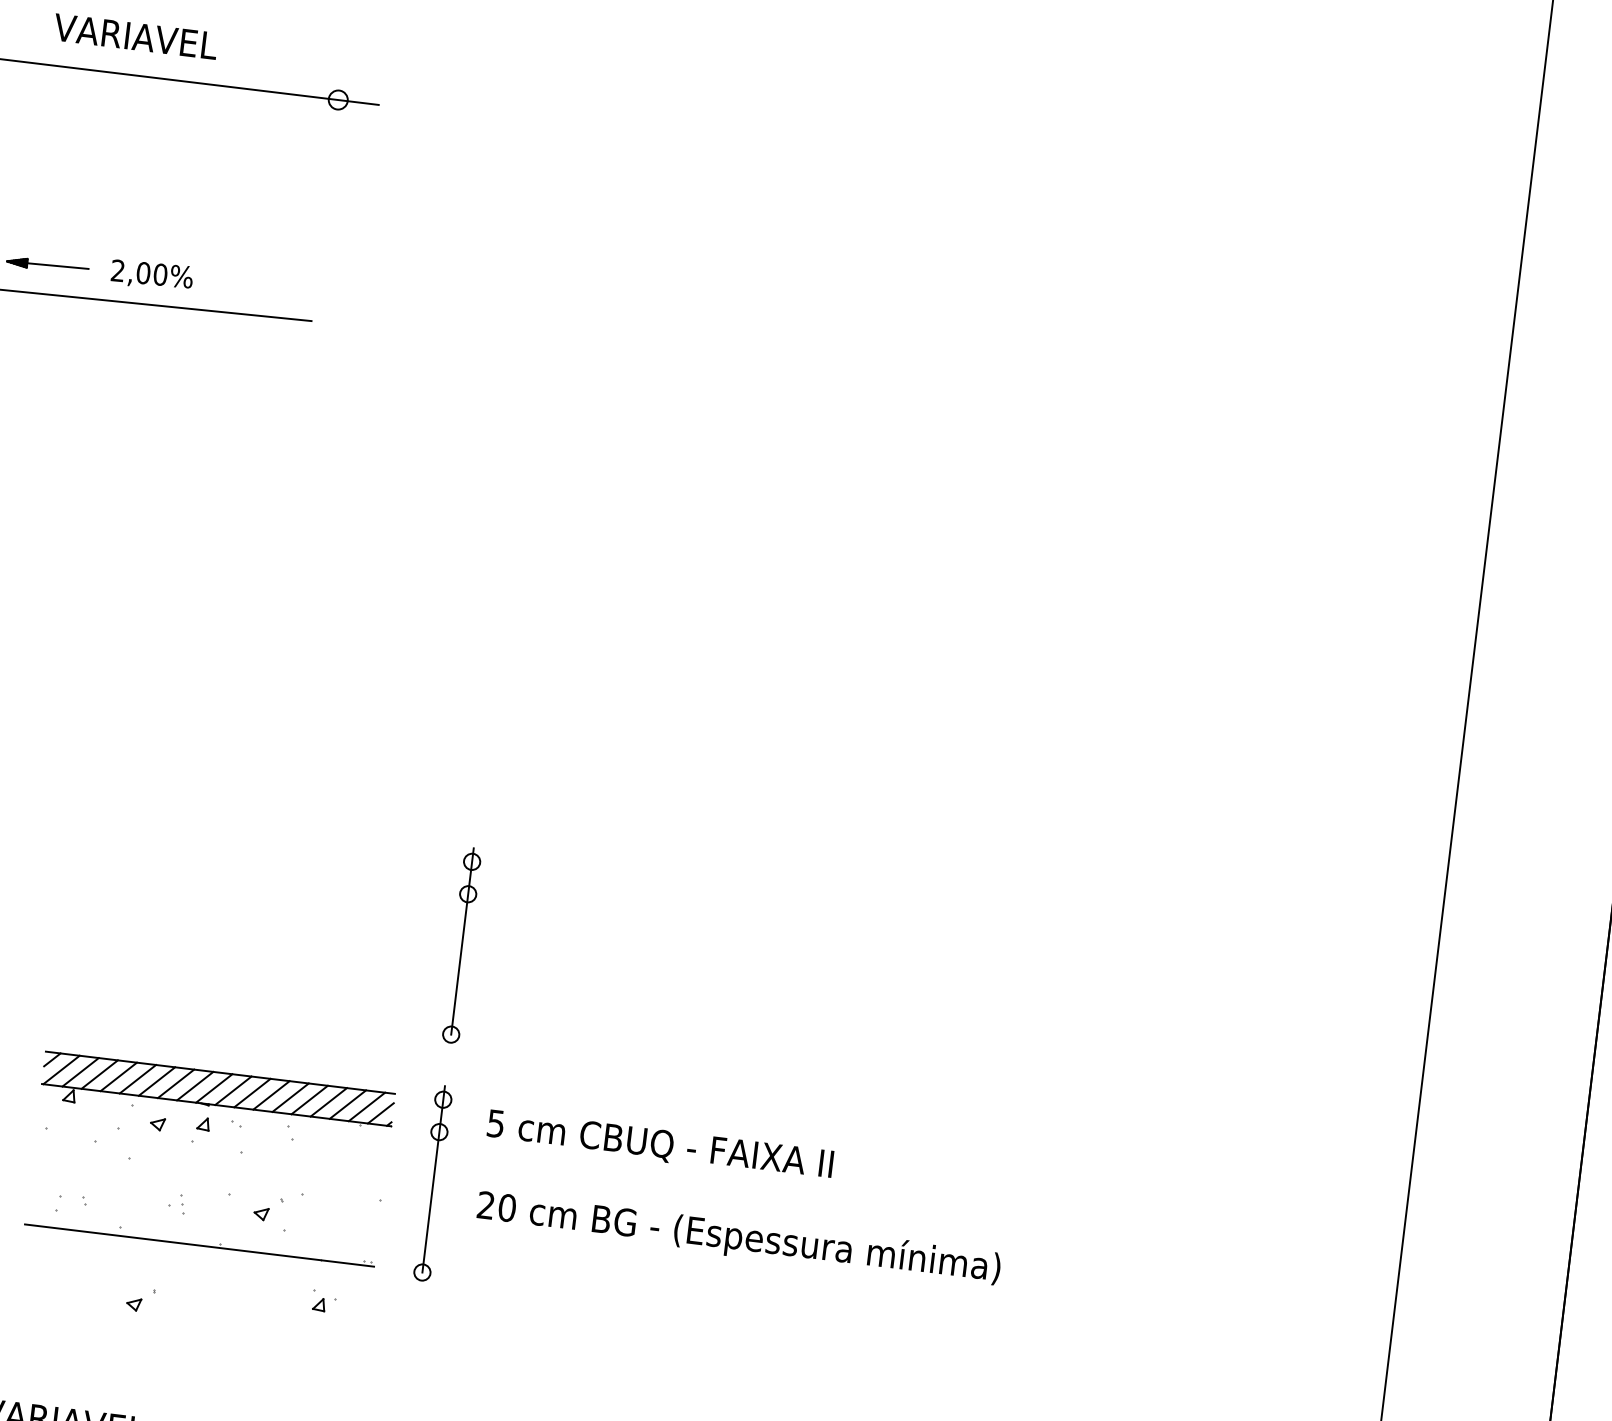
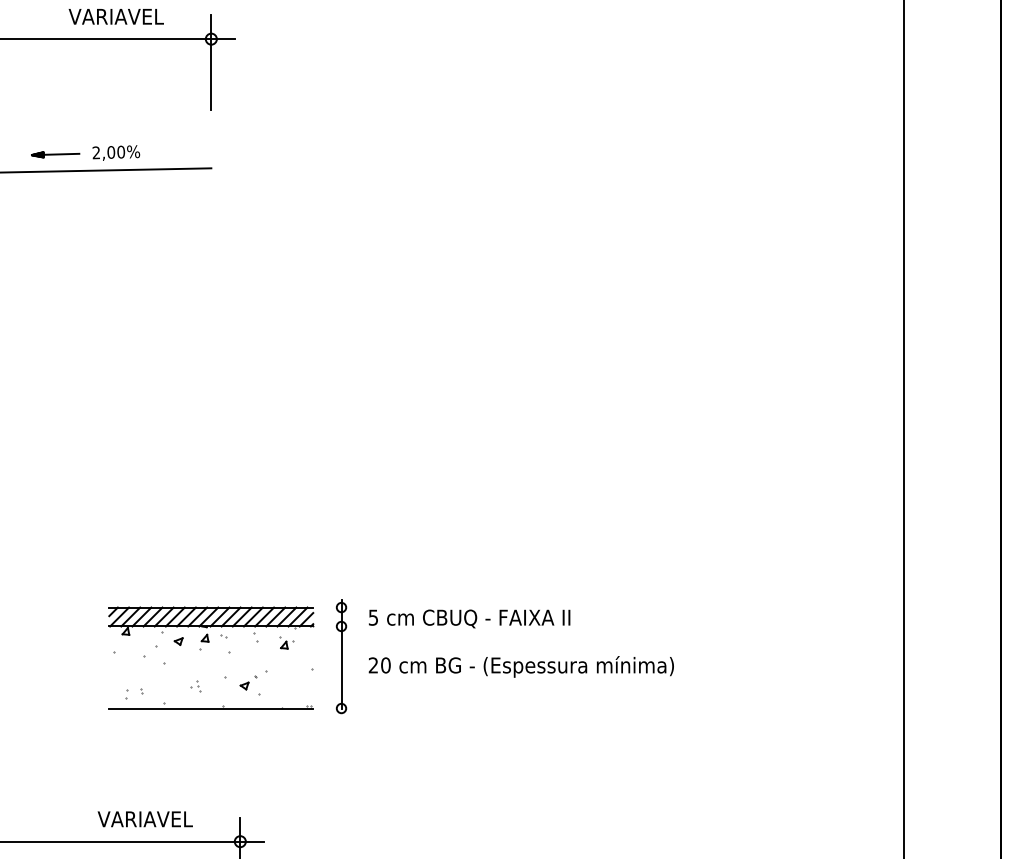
text: (134, 36) -> (115, 16), moved
line: (333, 139) -> (211, 62), added
part: (461, 945) -> (341, 517), removed
part: (141, 1299) -> (181, 743), removed
part: (323, 1300) -> (286, 642), moved

